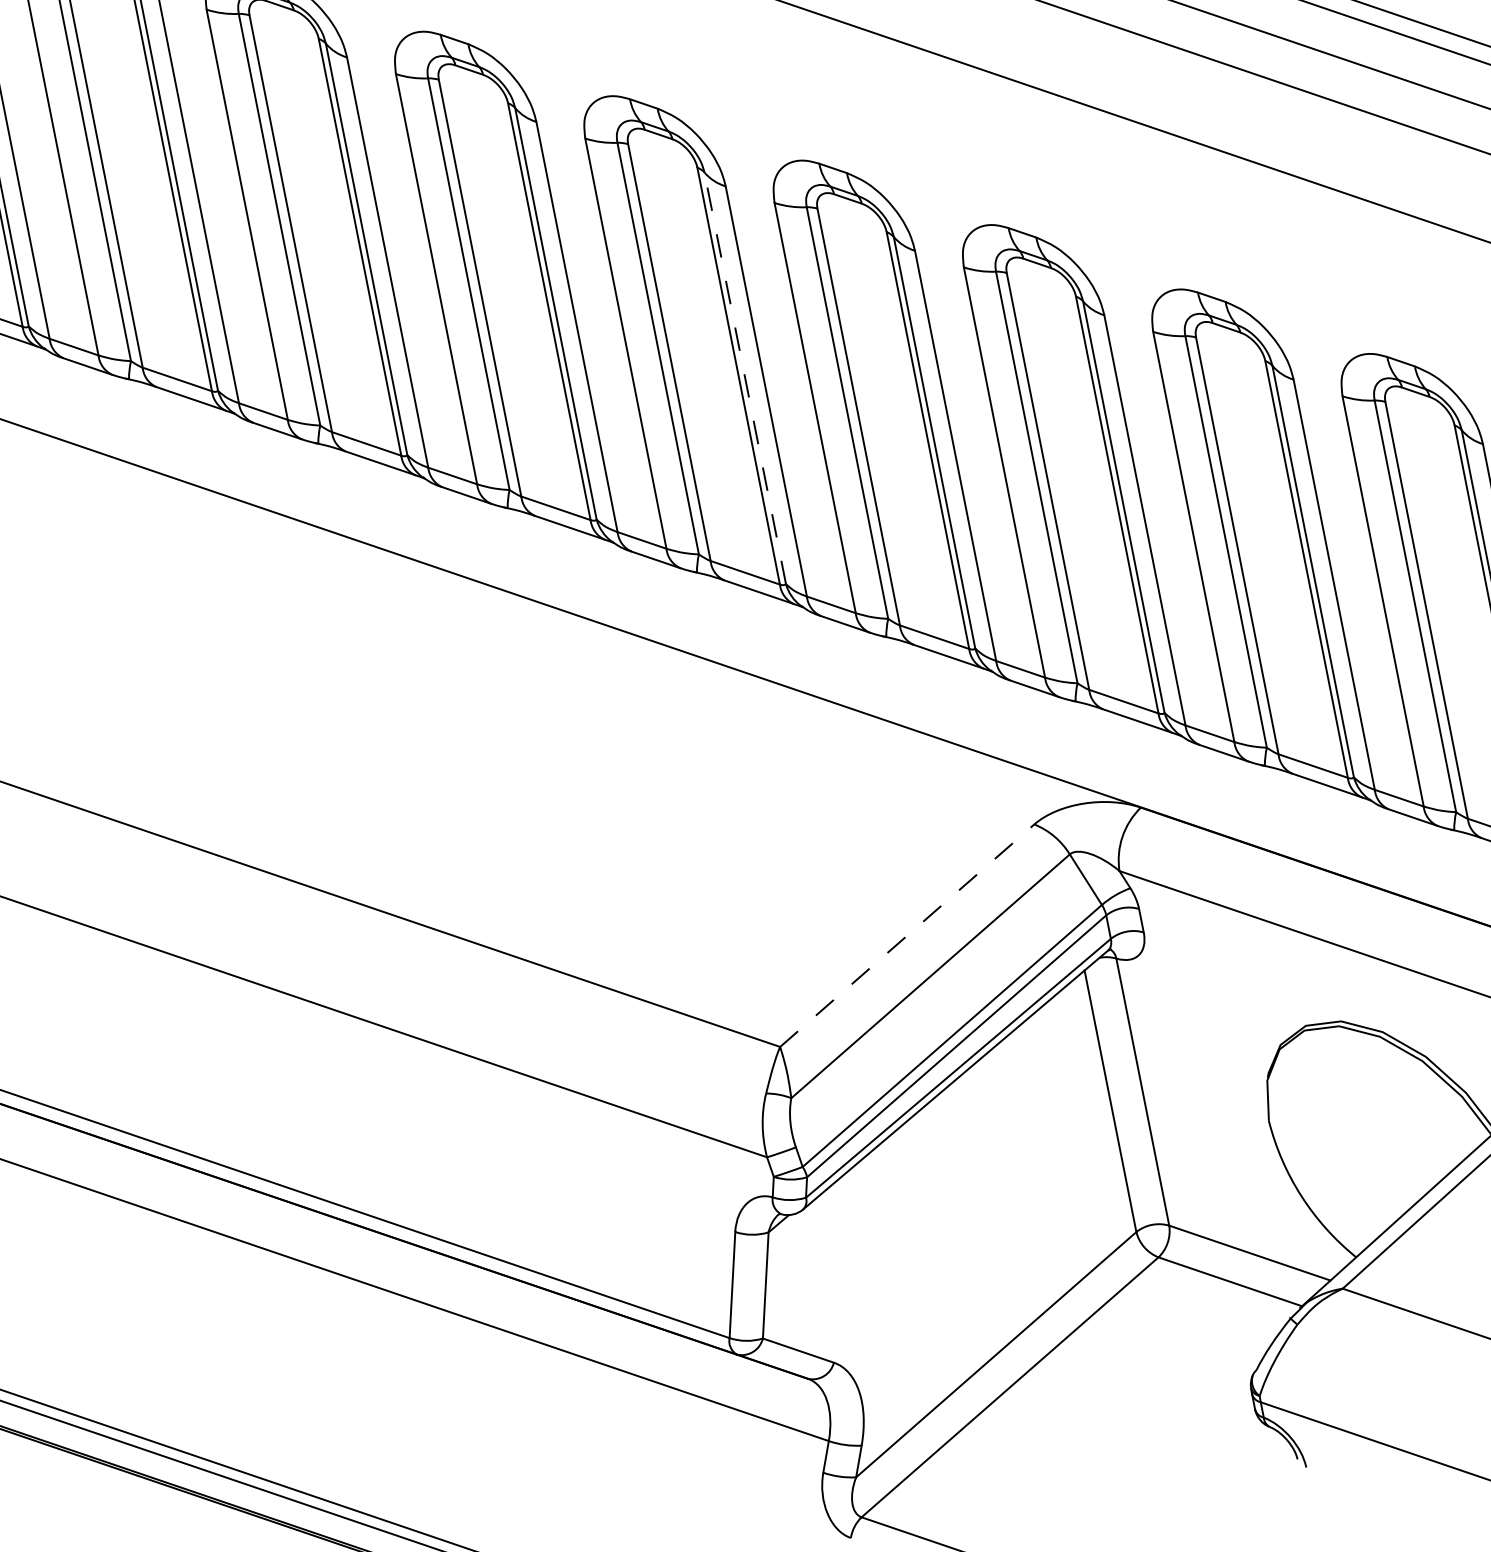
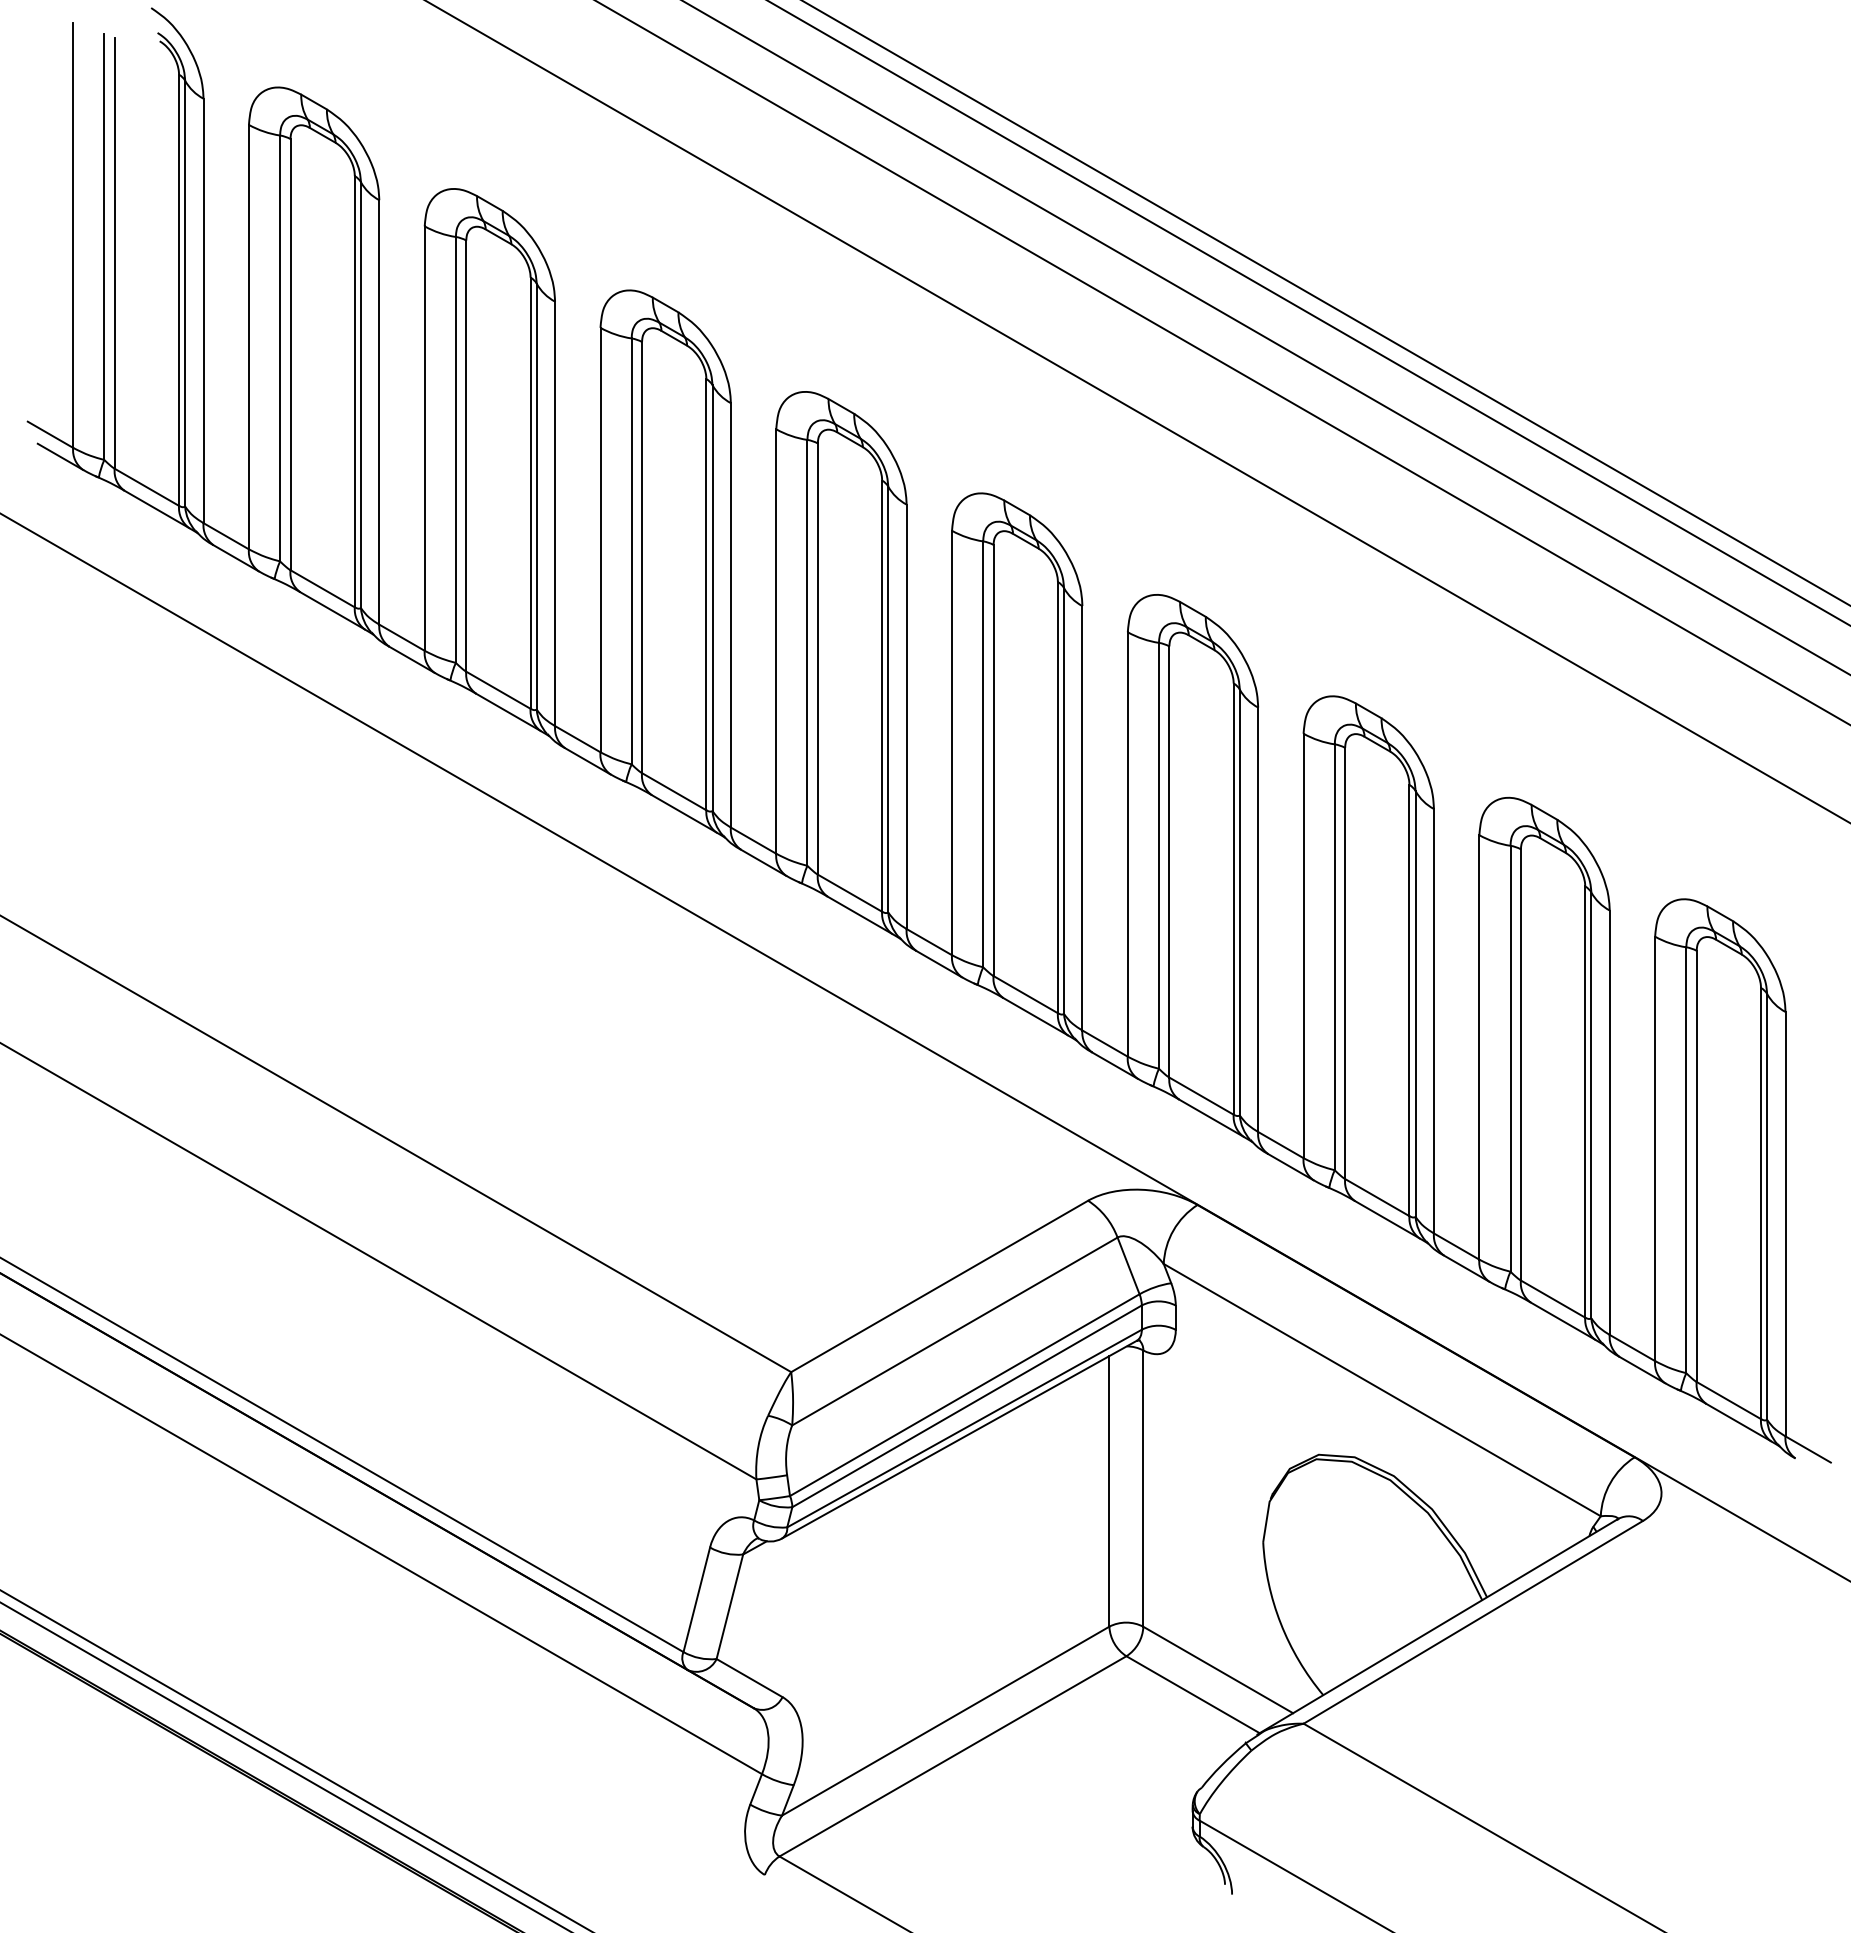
line: (745, 378) -> (888, 699), dashed -> solid
line: (908, 935) -> (940, 1286), dashed -> solid

